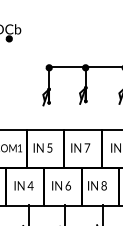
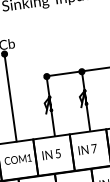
line: (9, 83) -> (10, 96), added
line: (85, 115) -> (88, 117), added
line: (49, 116) -> (53, 123), added

